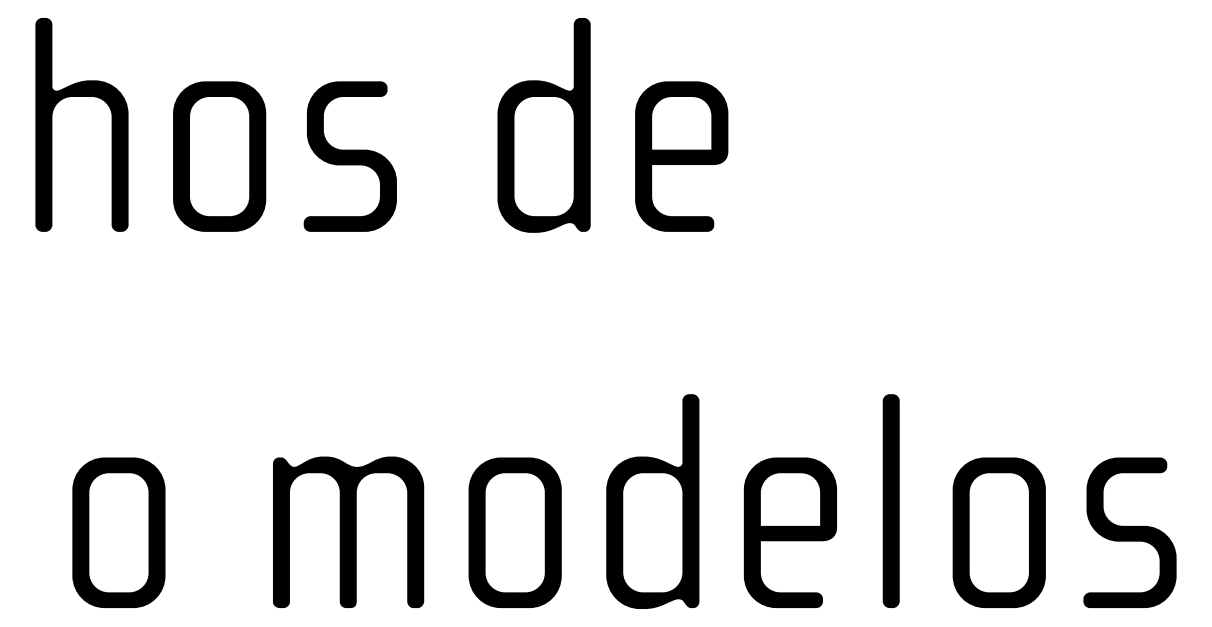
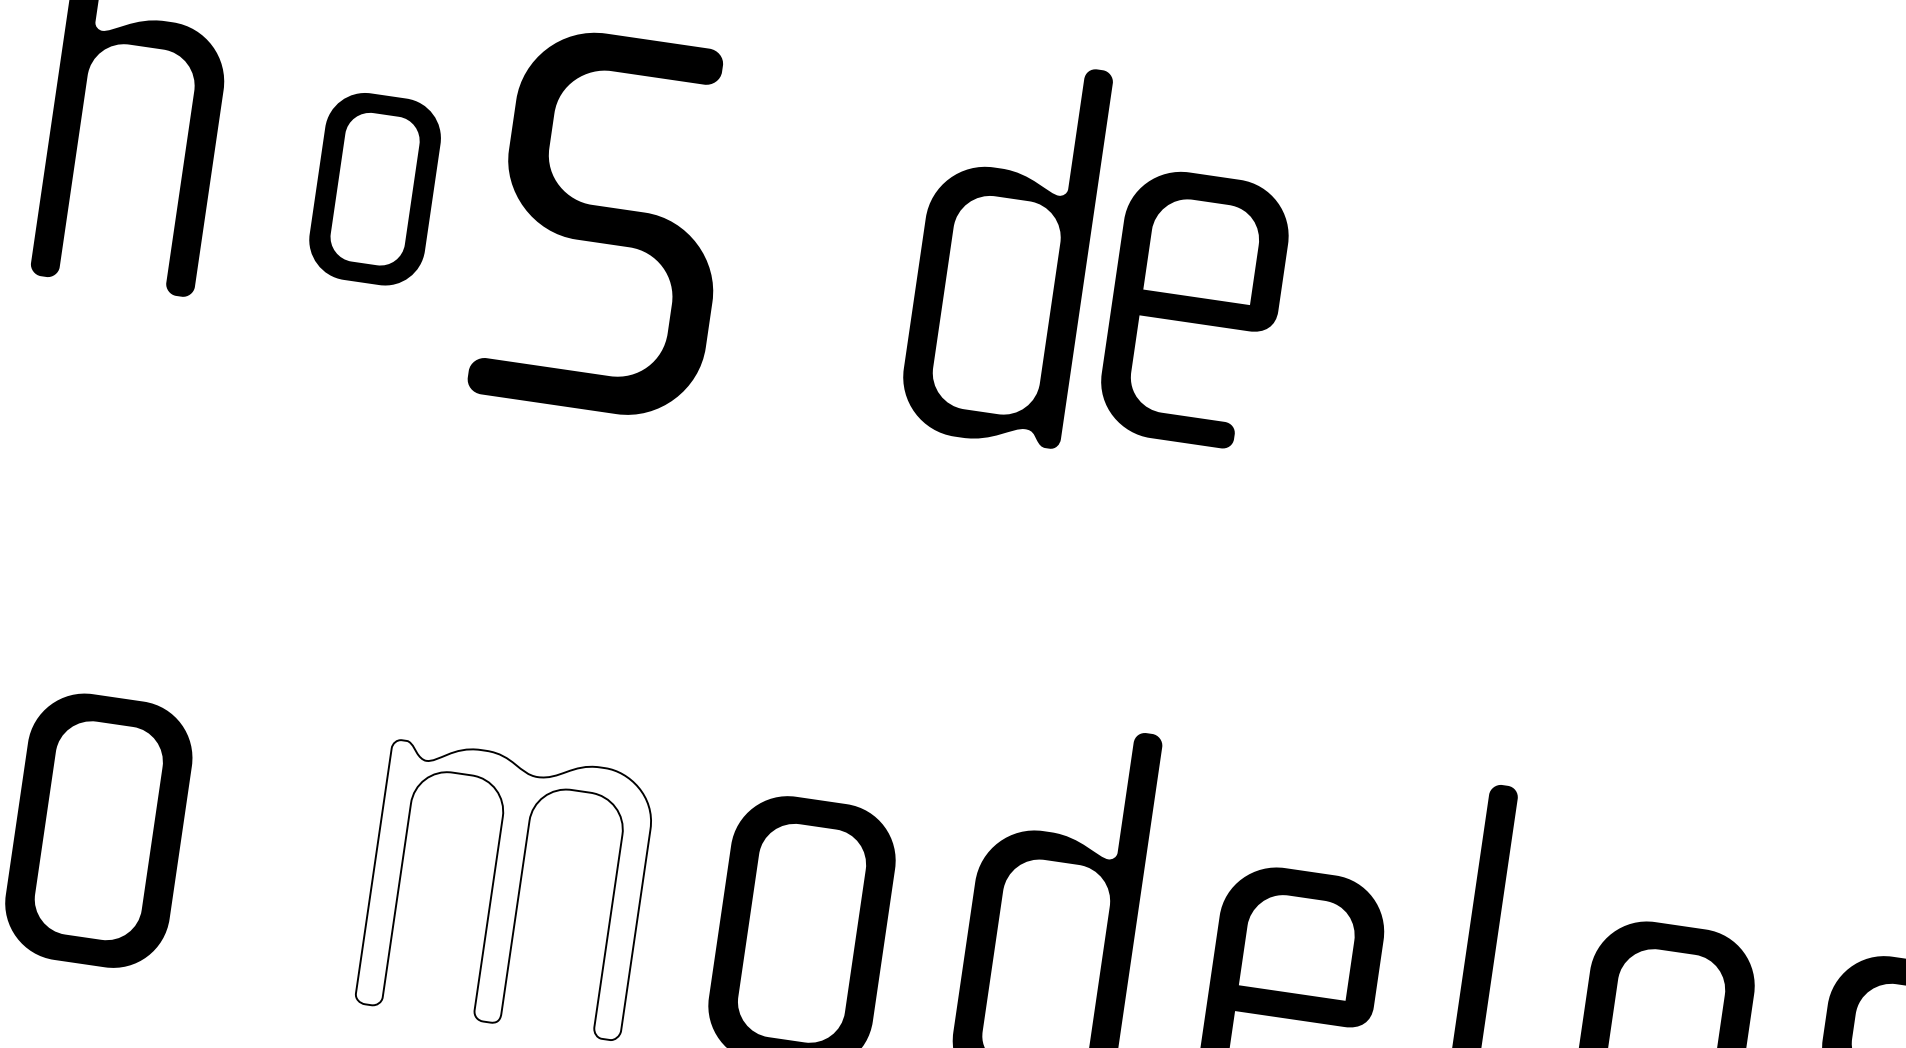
part: (543, 125) -> (1003, 249), moved
part: (219, 156) -> (374, 189), size x0.7
part: (349, 156) -> (605, 222), size x1.4
fill: (348, 532) -> (506, 889), removed

